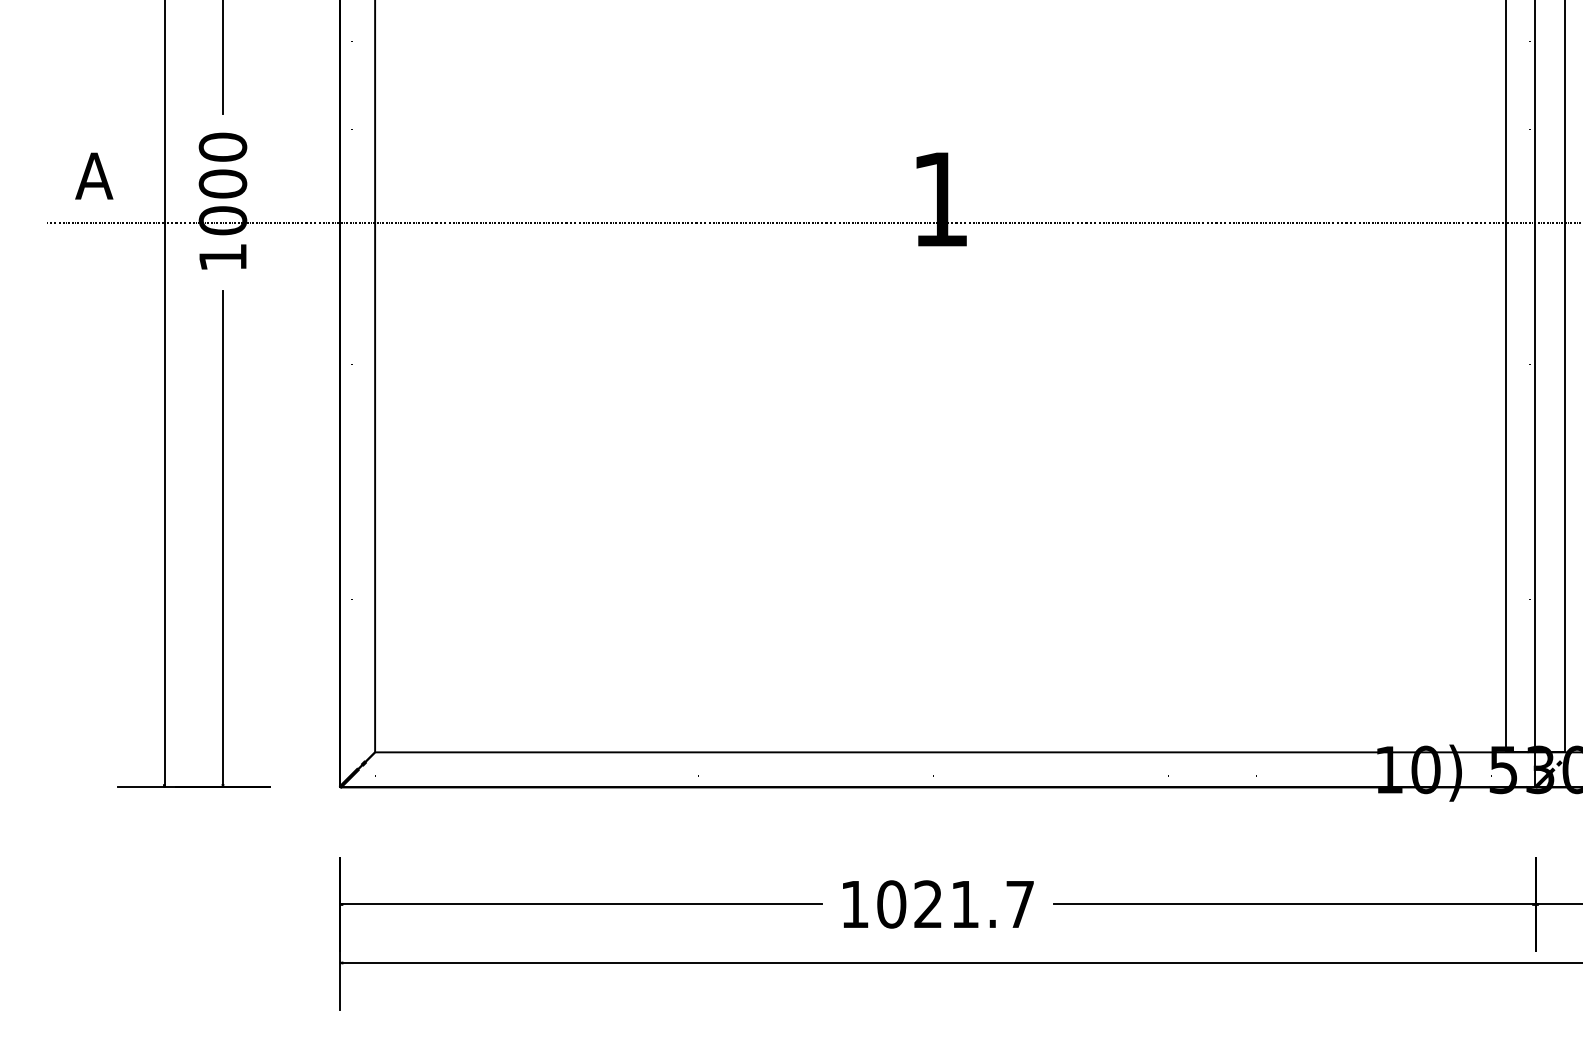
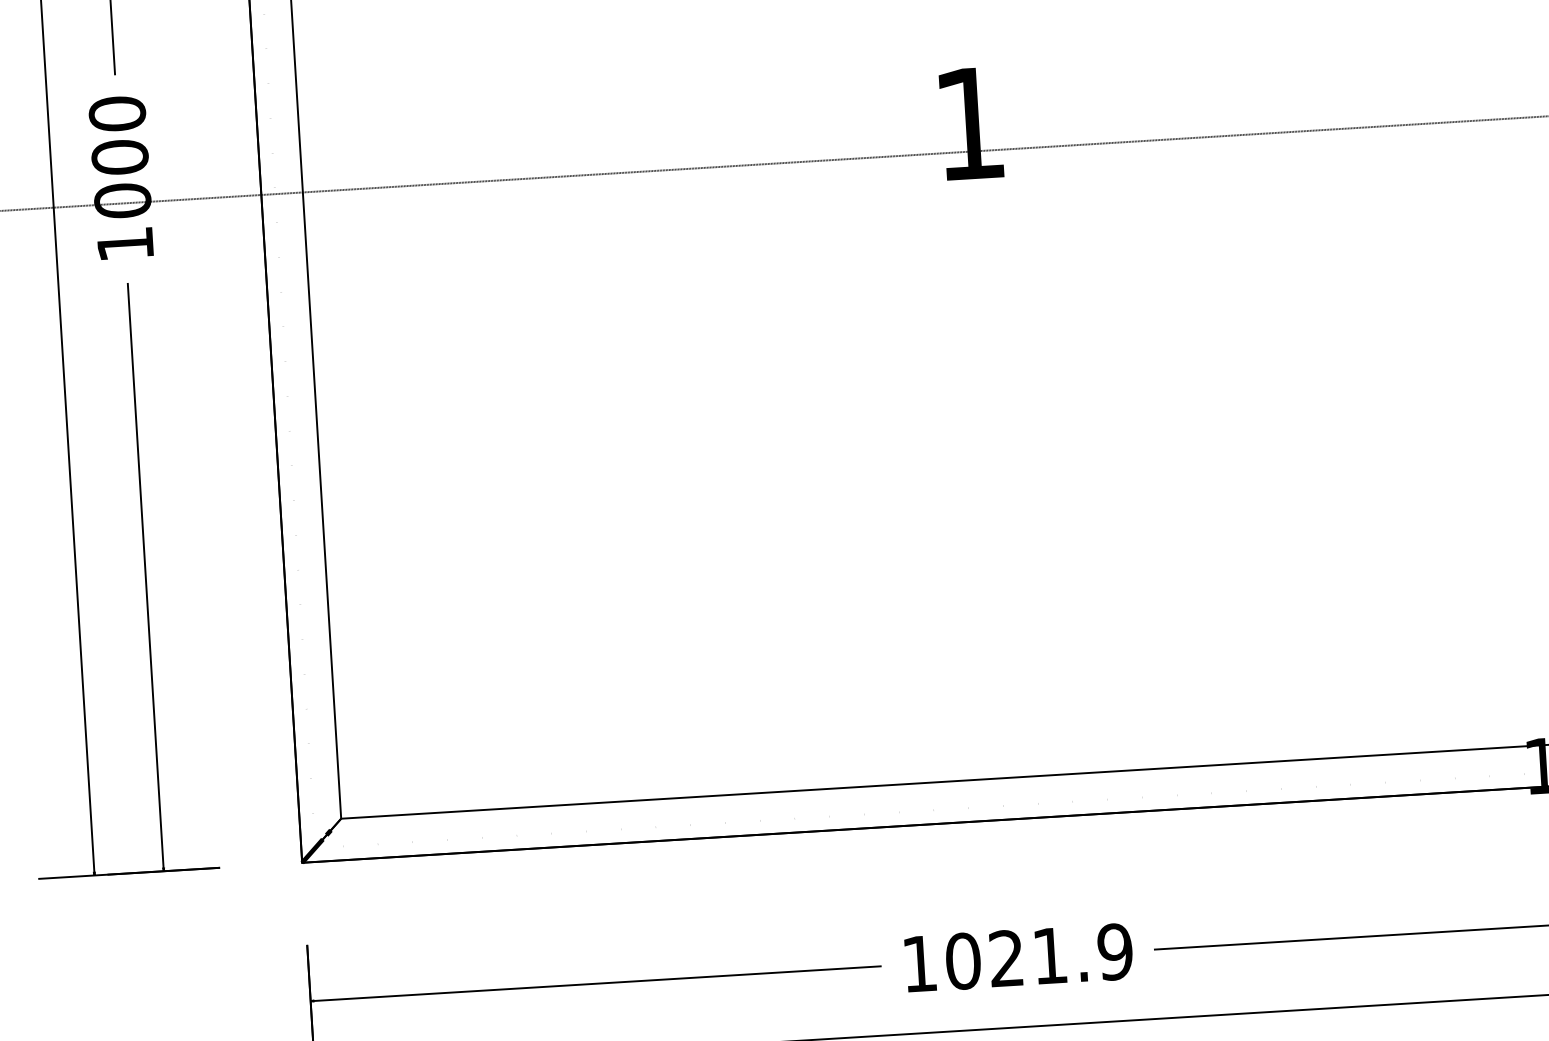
text: (1019, 904) -> (1114, 952), 1021.7 -> 1021.9

